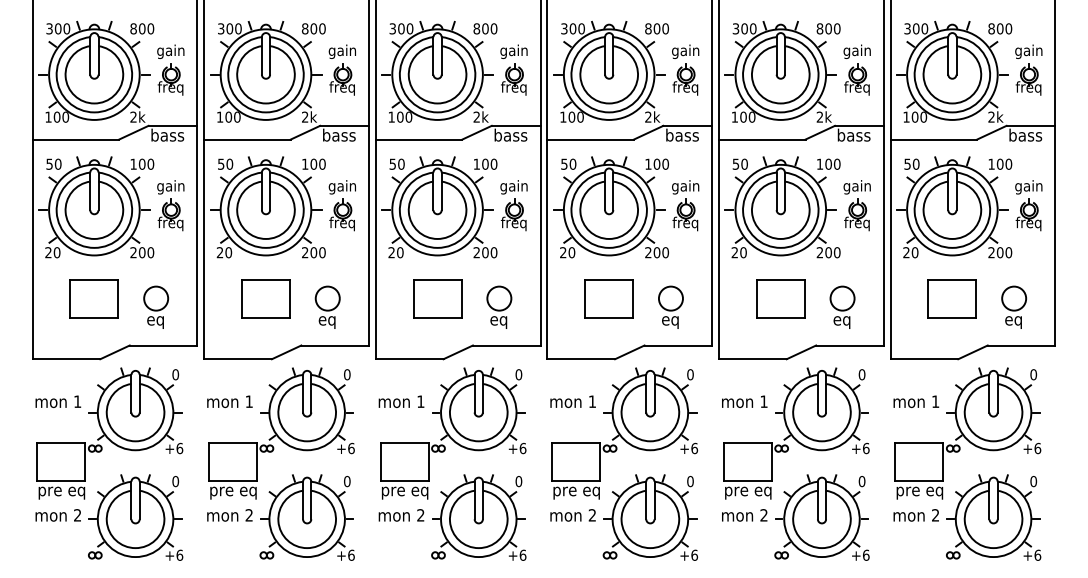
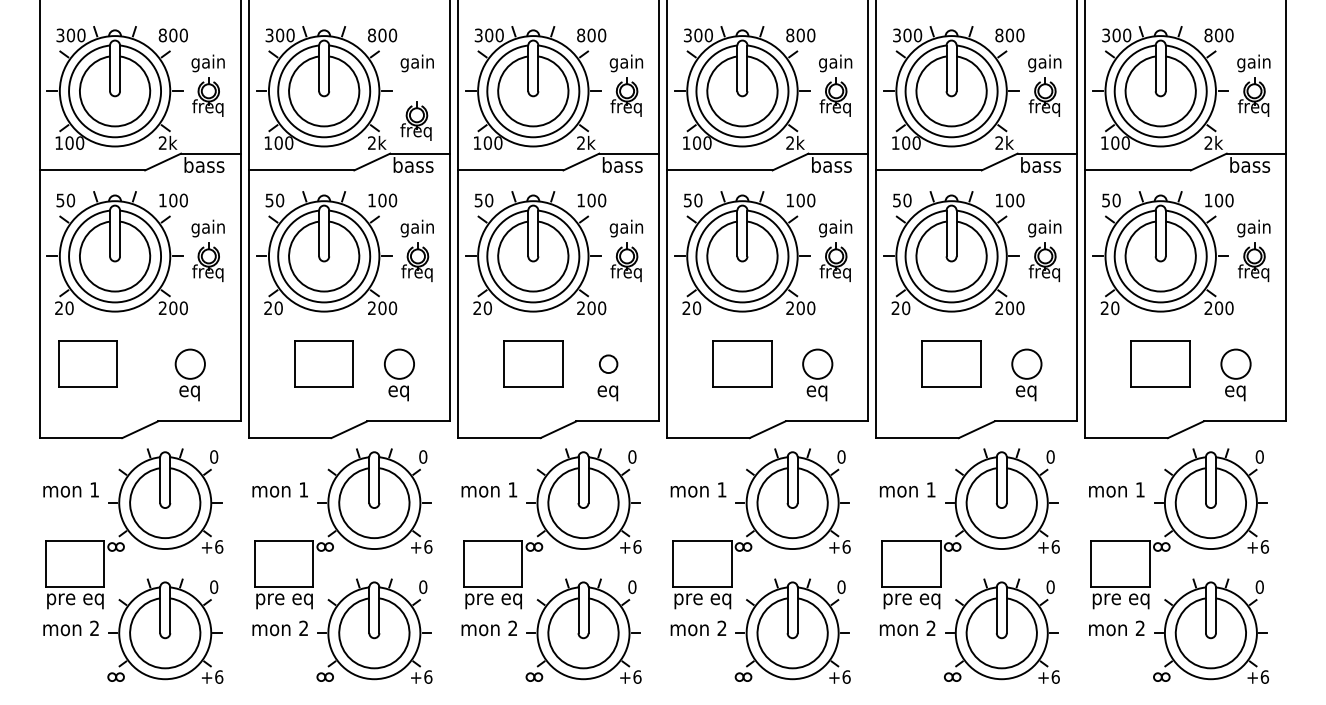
part: (341, 78) -> (415, 120), moved
part: (93, 298) -> (87, 363), moved
circle: (499, 298) -> (608, 363), size x0.6

